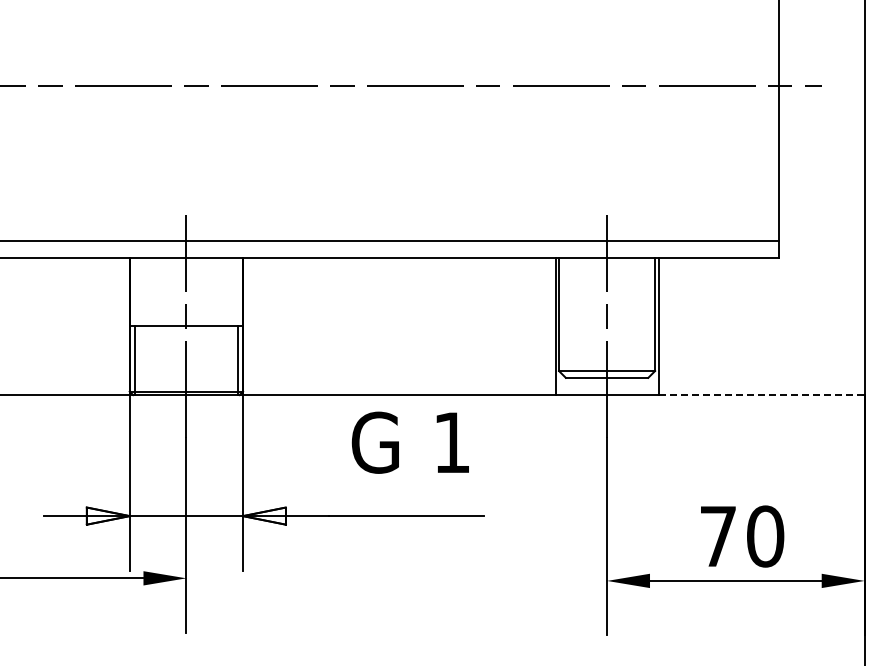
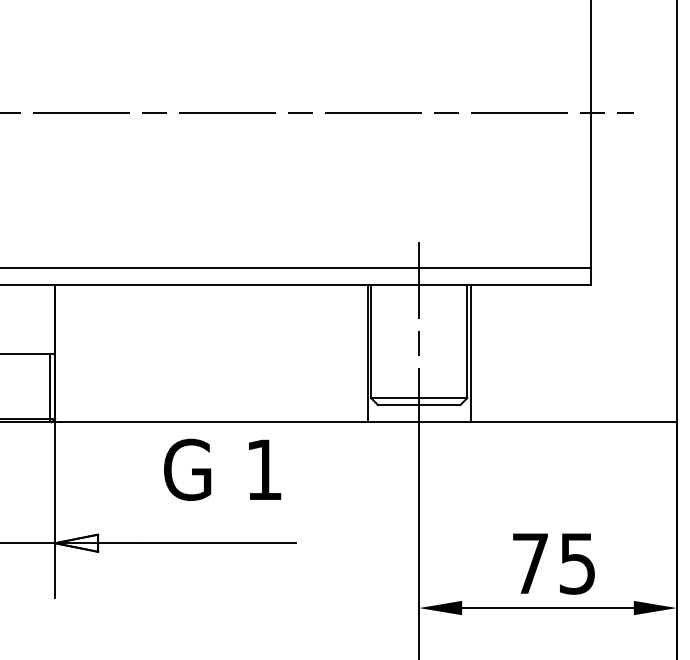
line: (762, 395) -> (574, 422), dashed -> solid
text: (765, 536) -> (577, 563), 70 -> 75

